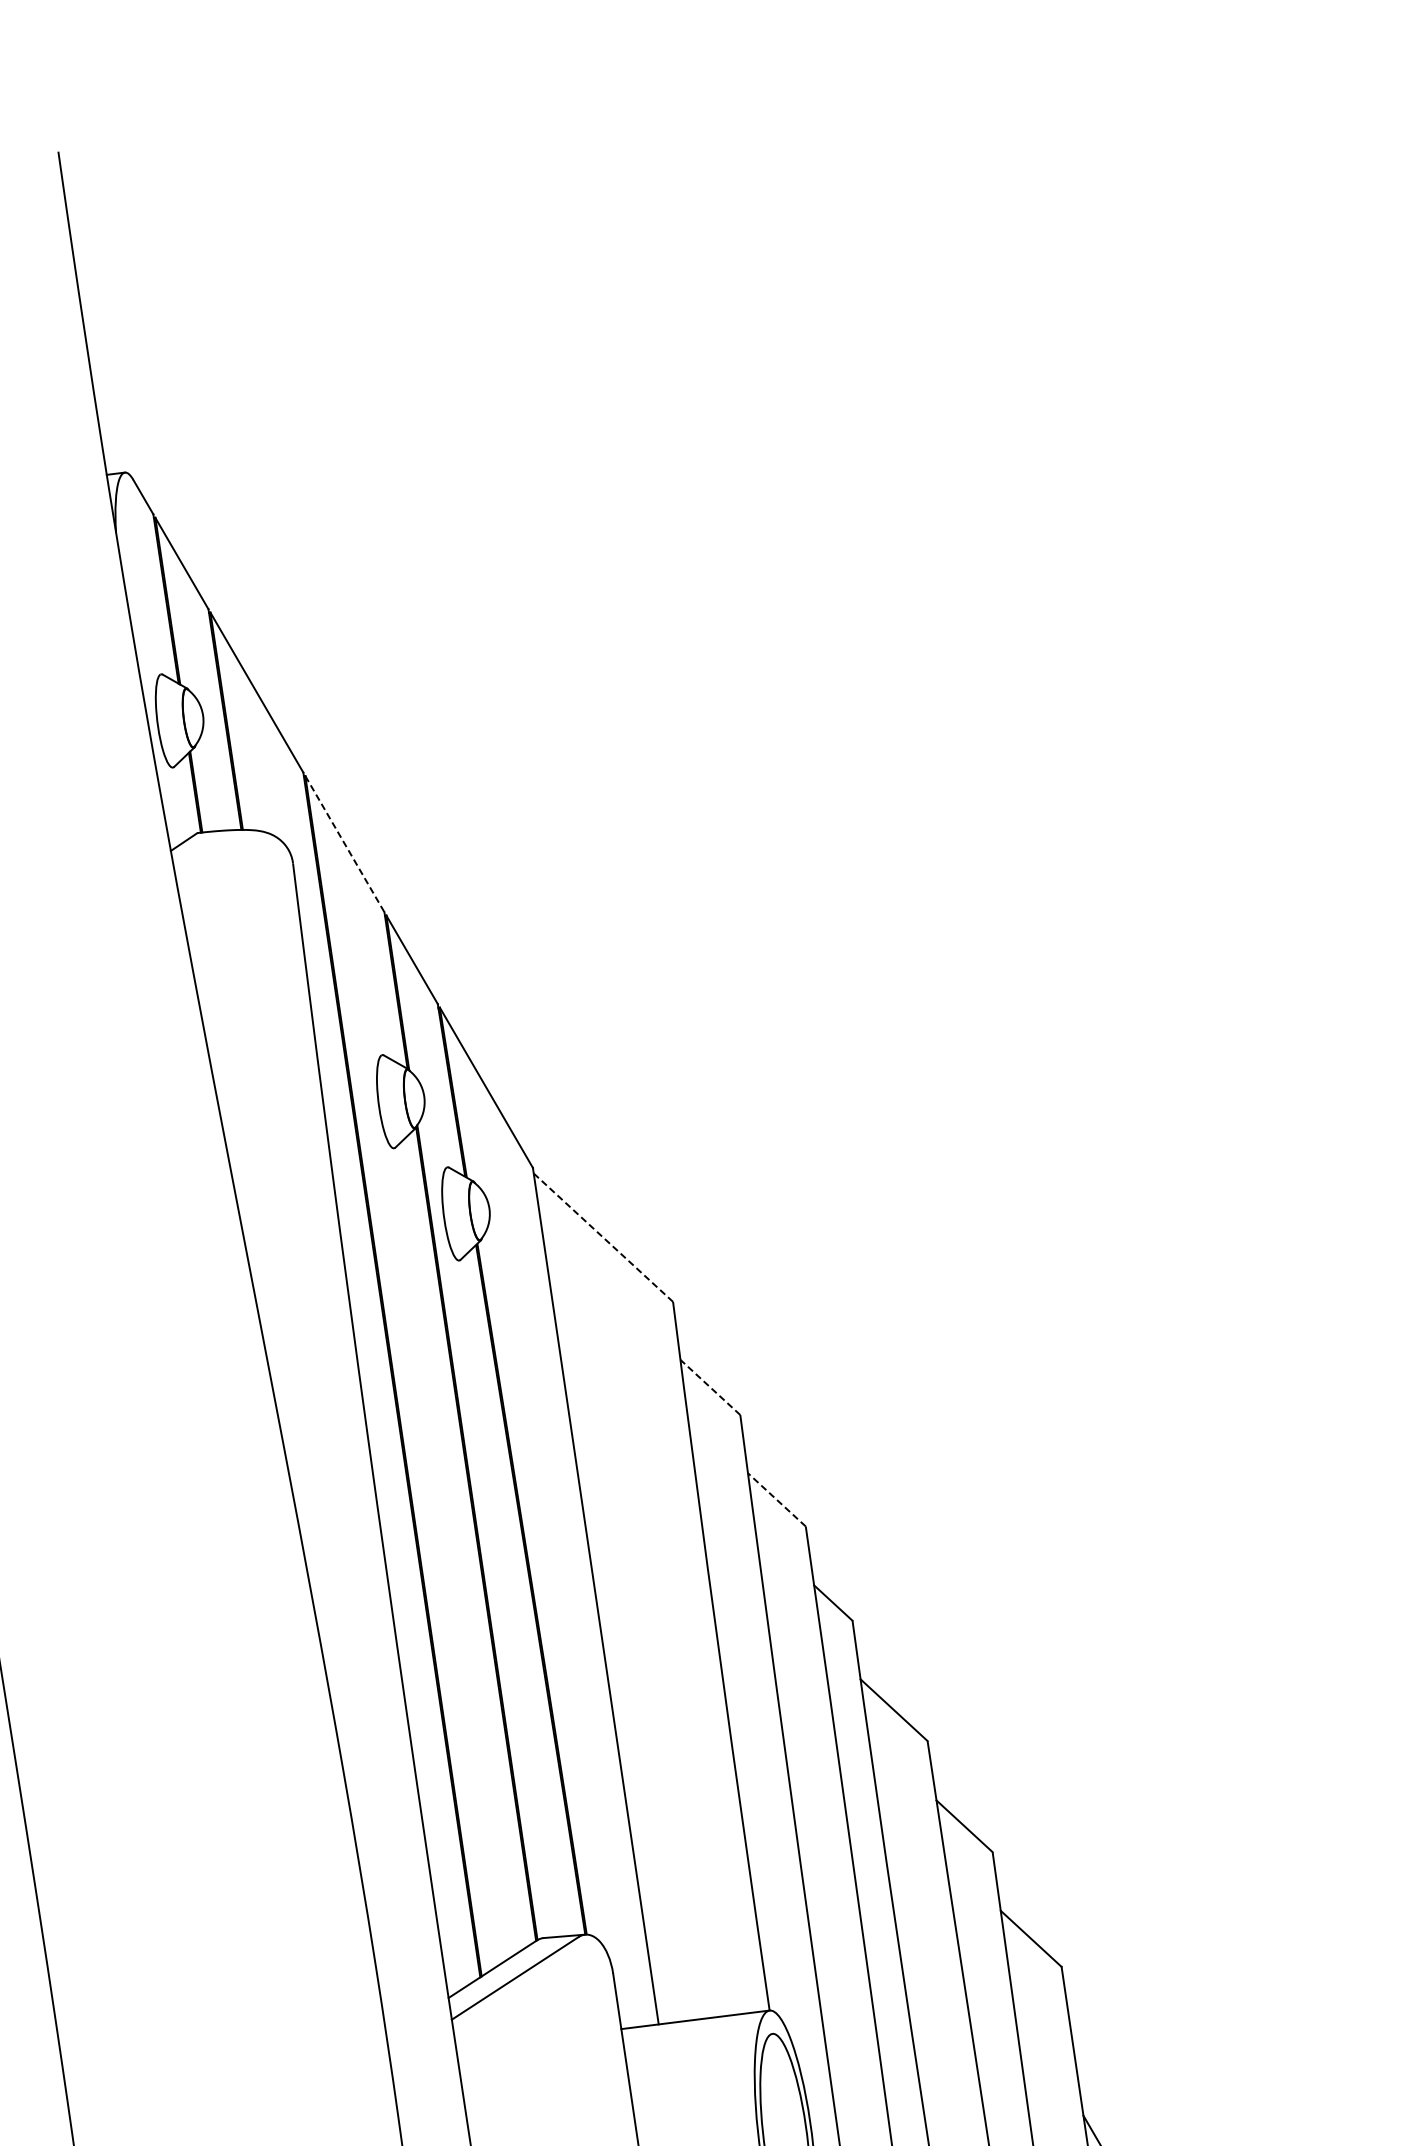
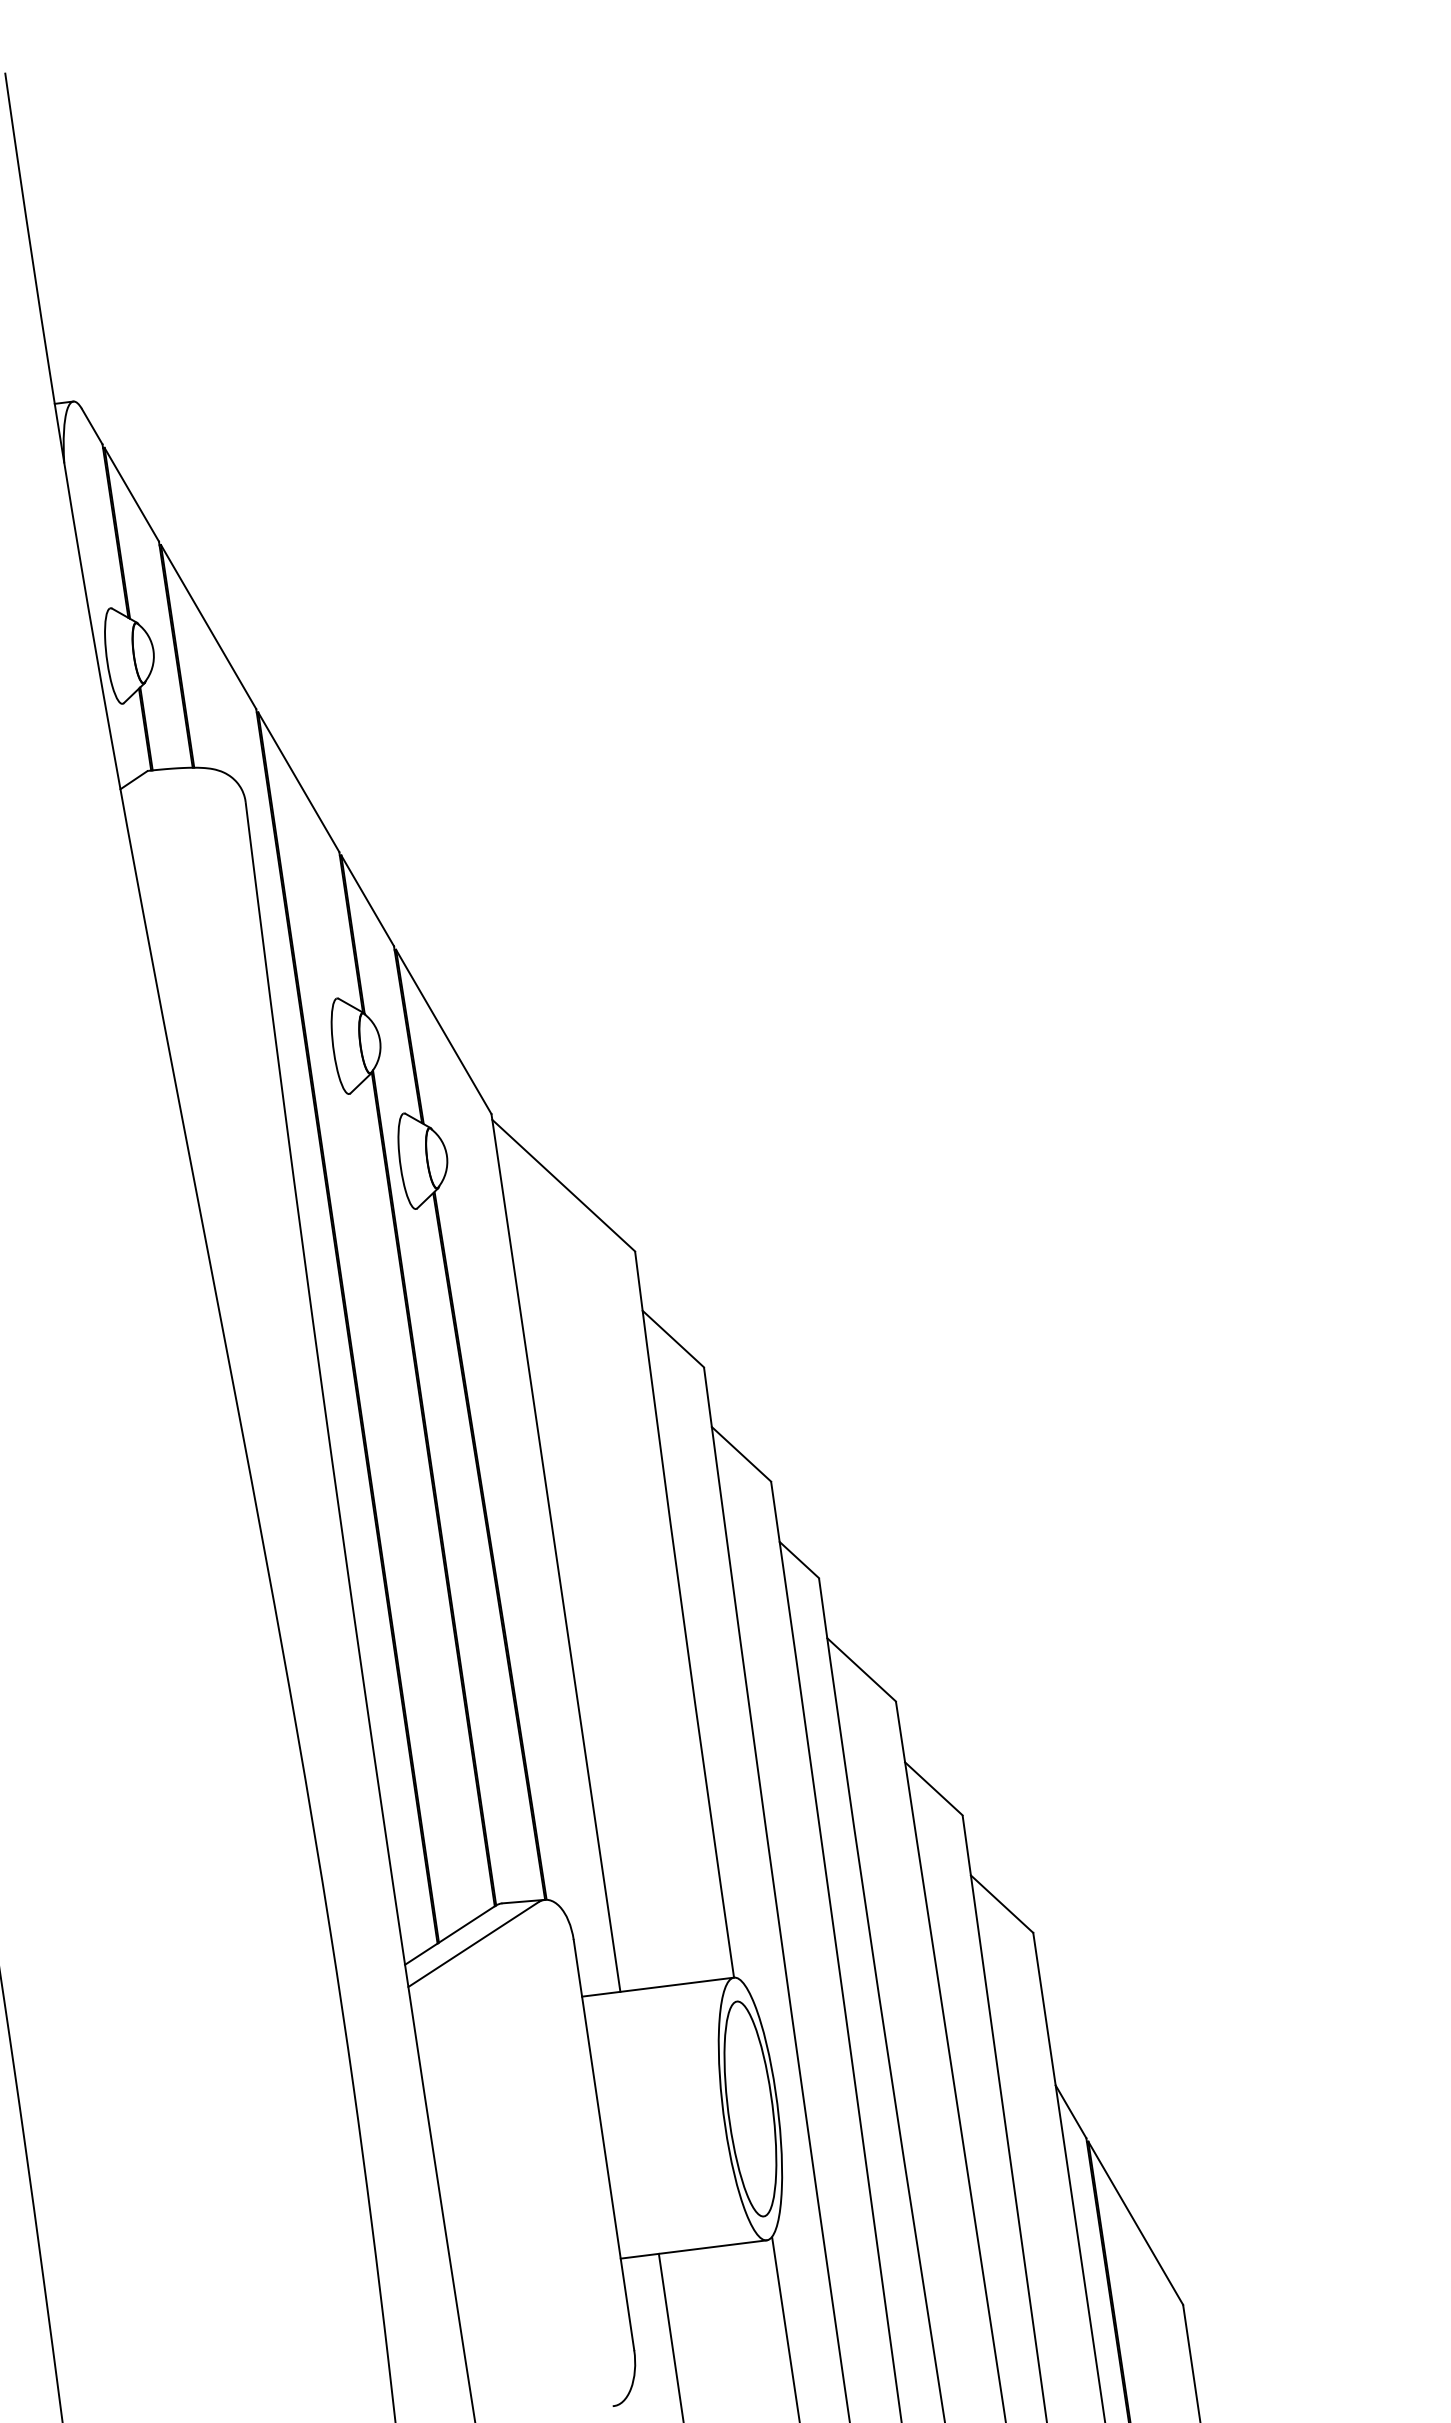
line: (344, 844) -> (298, 782), dashed -> solid
line: (603, 1237) -> (563, 1185), dashed -> solid
line: (710, 1387) -> (673, 1339), dashed -> solid
line: (776, 1499) -> (741, 1453), dashed -> solid

